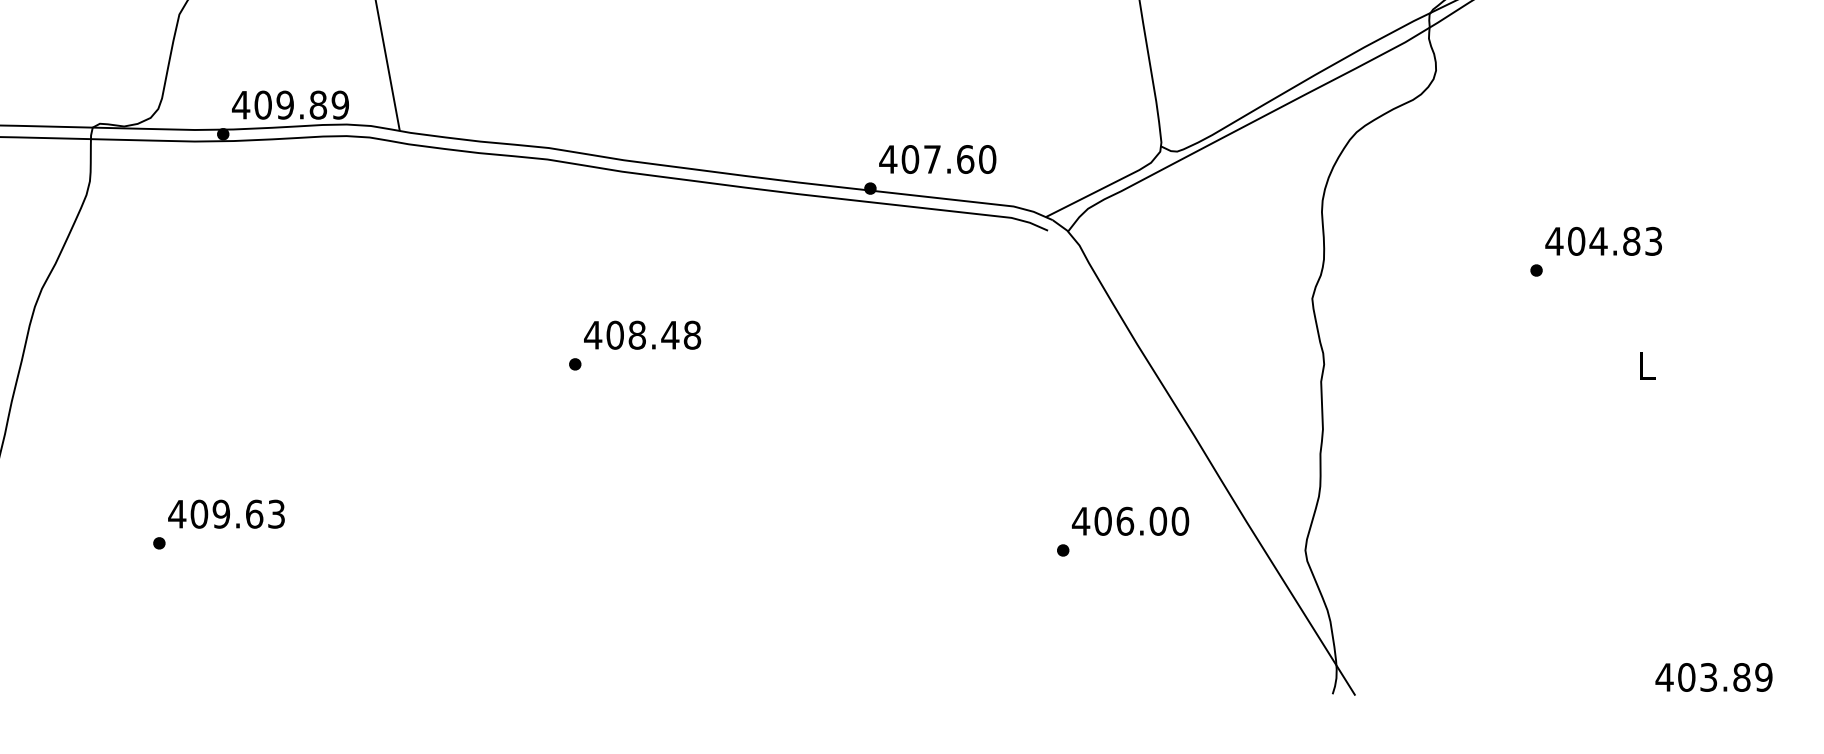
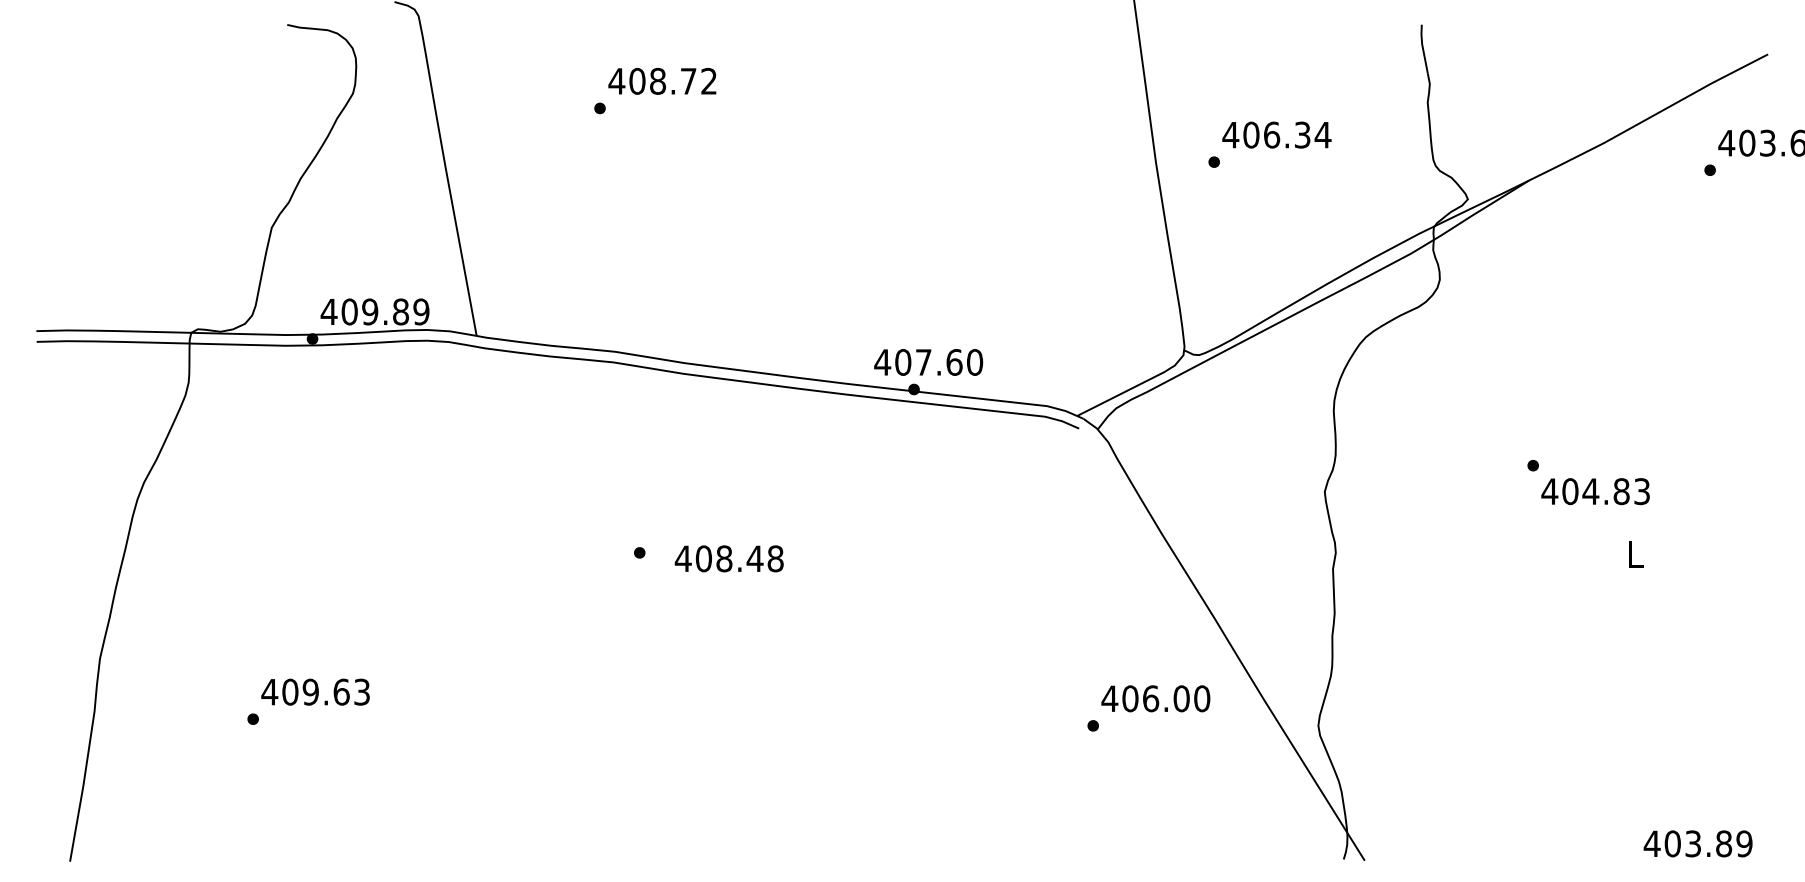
text: (937, 159) -> (928, 362), moved
text: (1603, 241) -> (1595, 491), moved
text: (641, 334) -> (728, 558), moved

